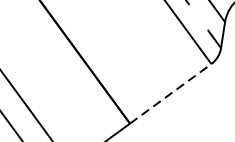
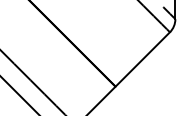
line: (171, 94) -> (143, 59), dashed -> solid

